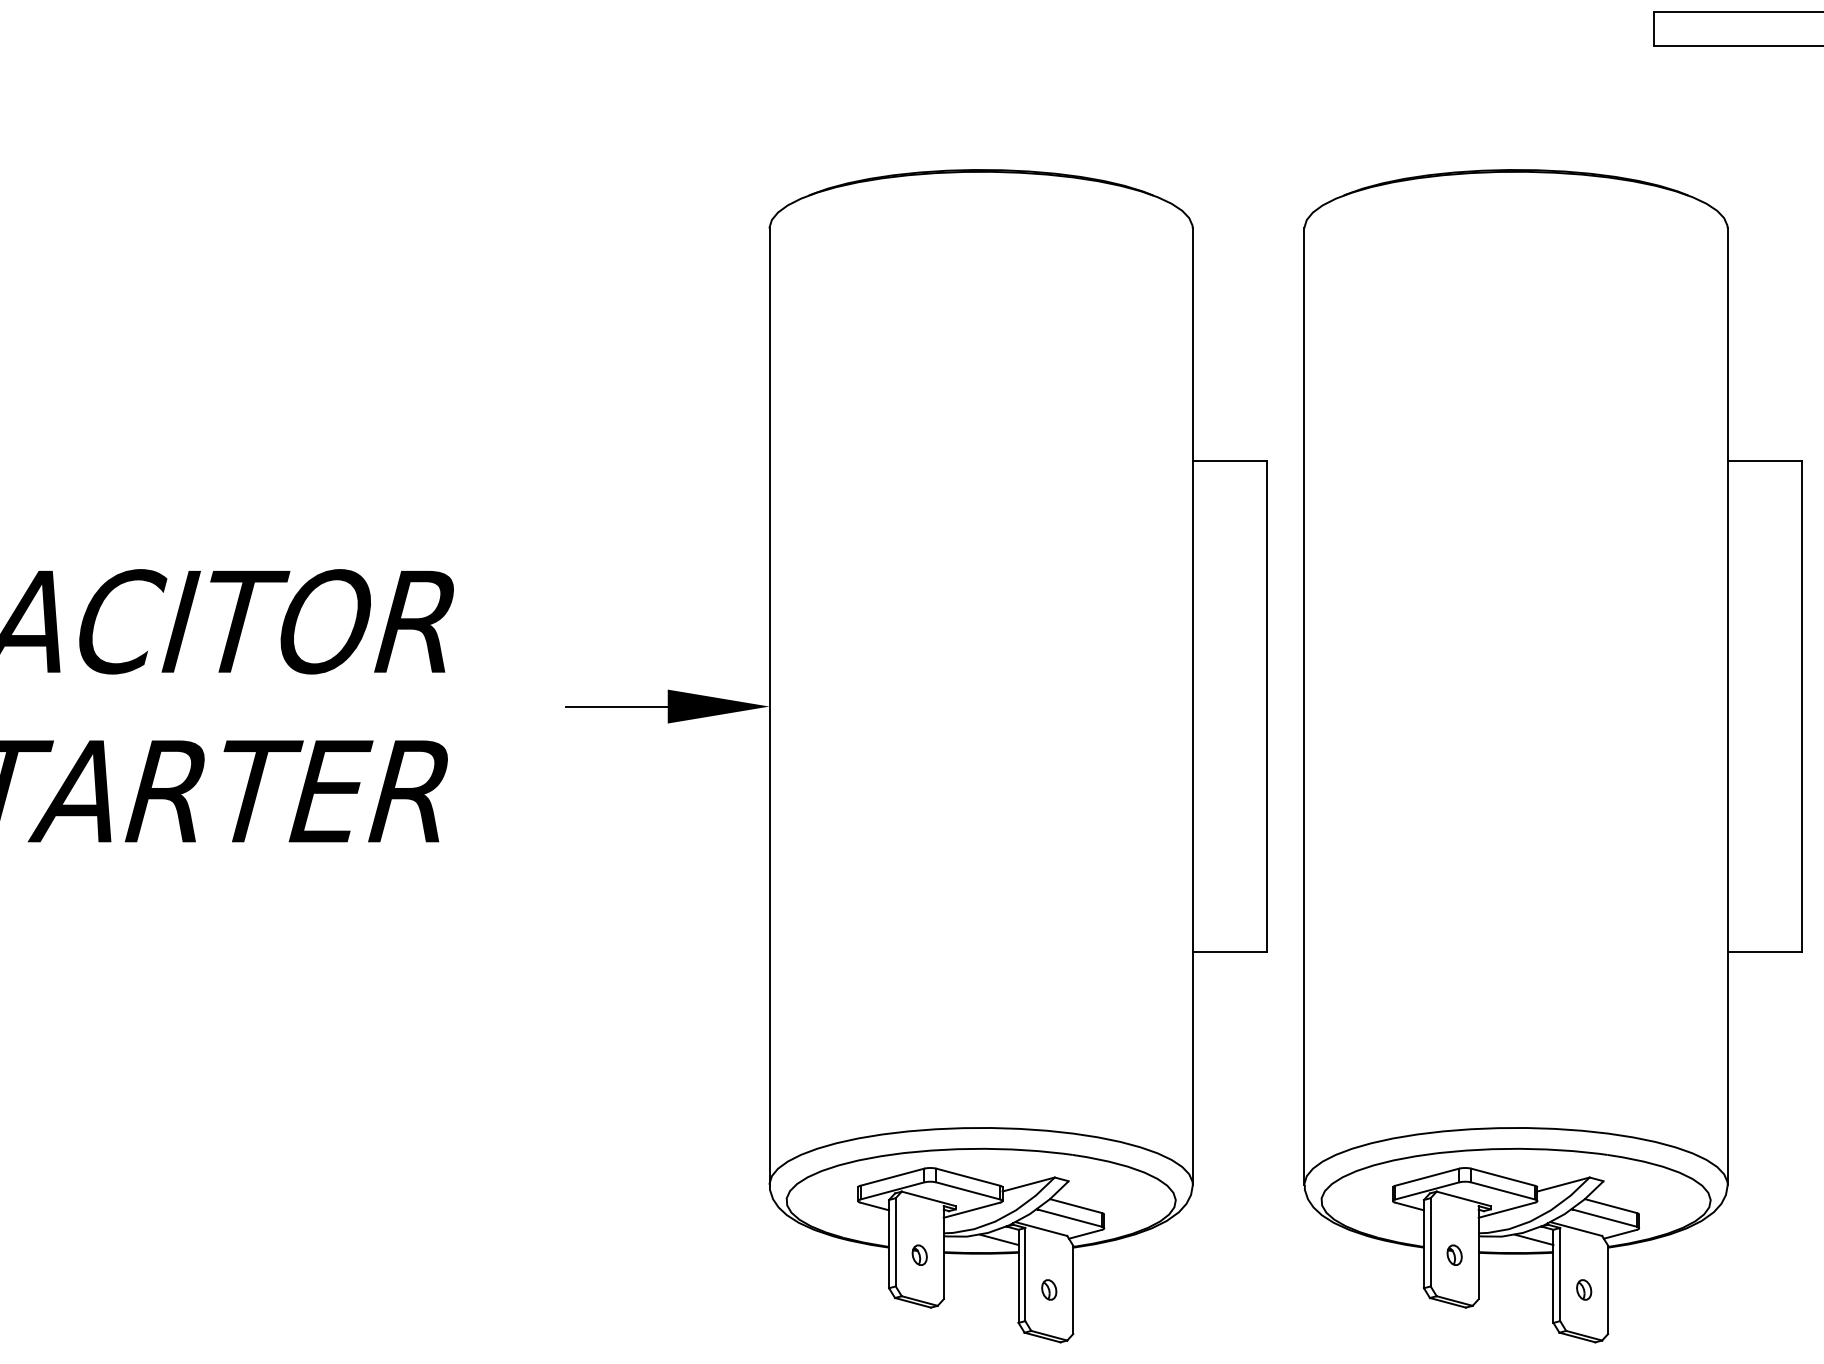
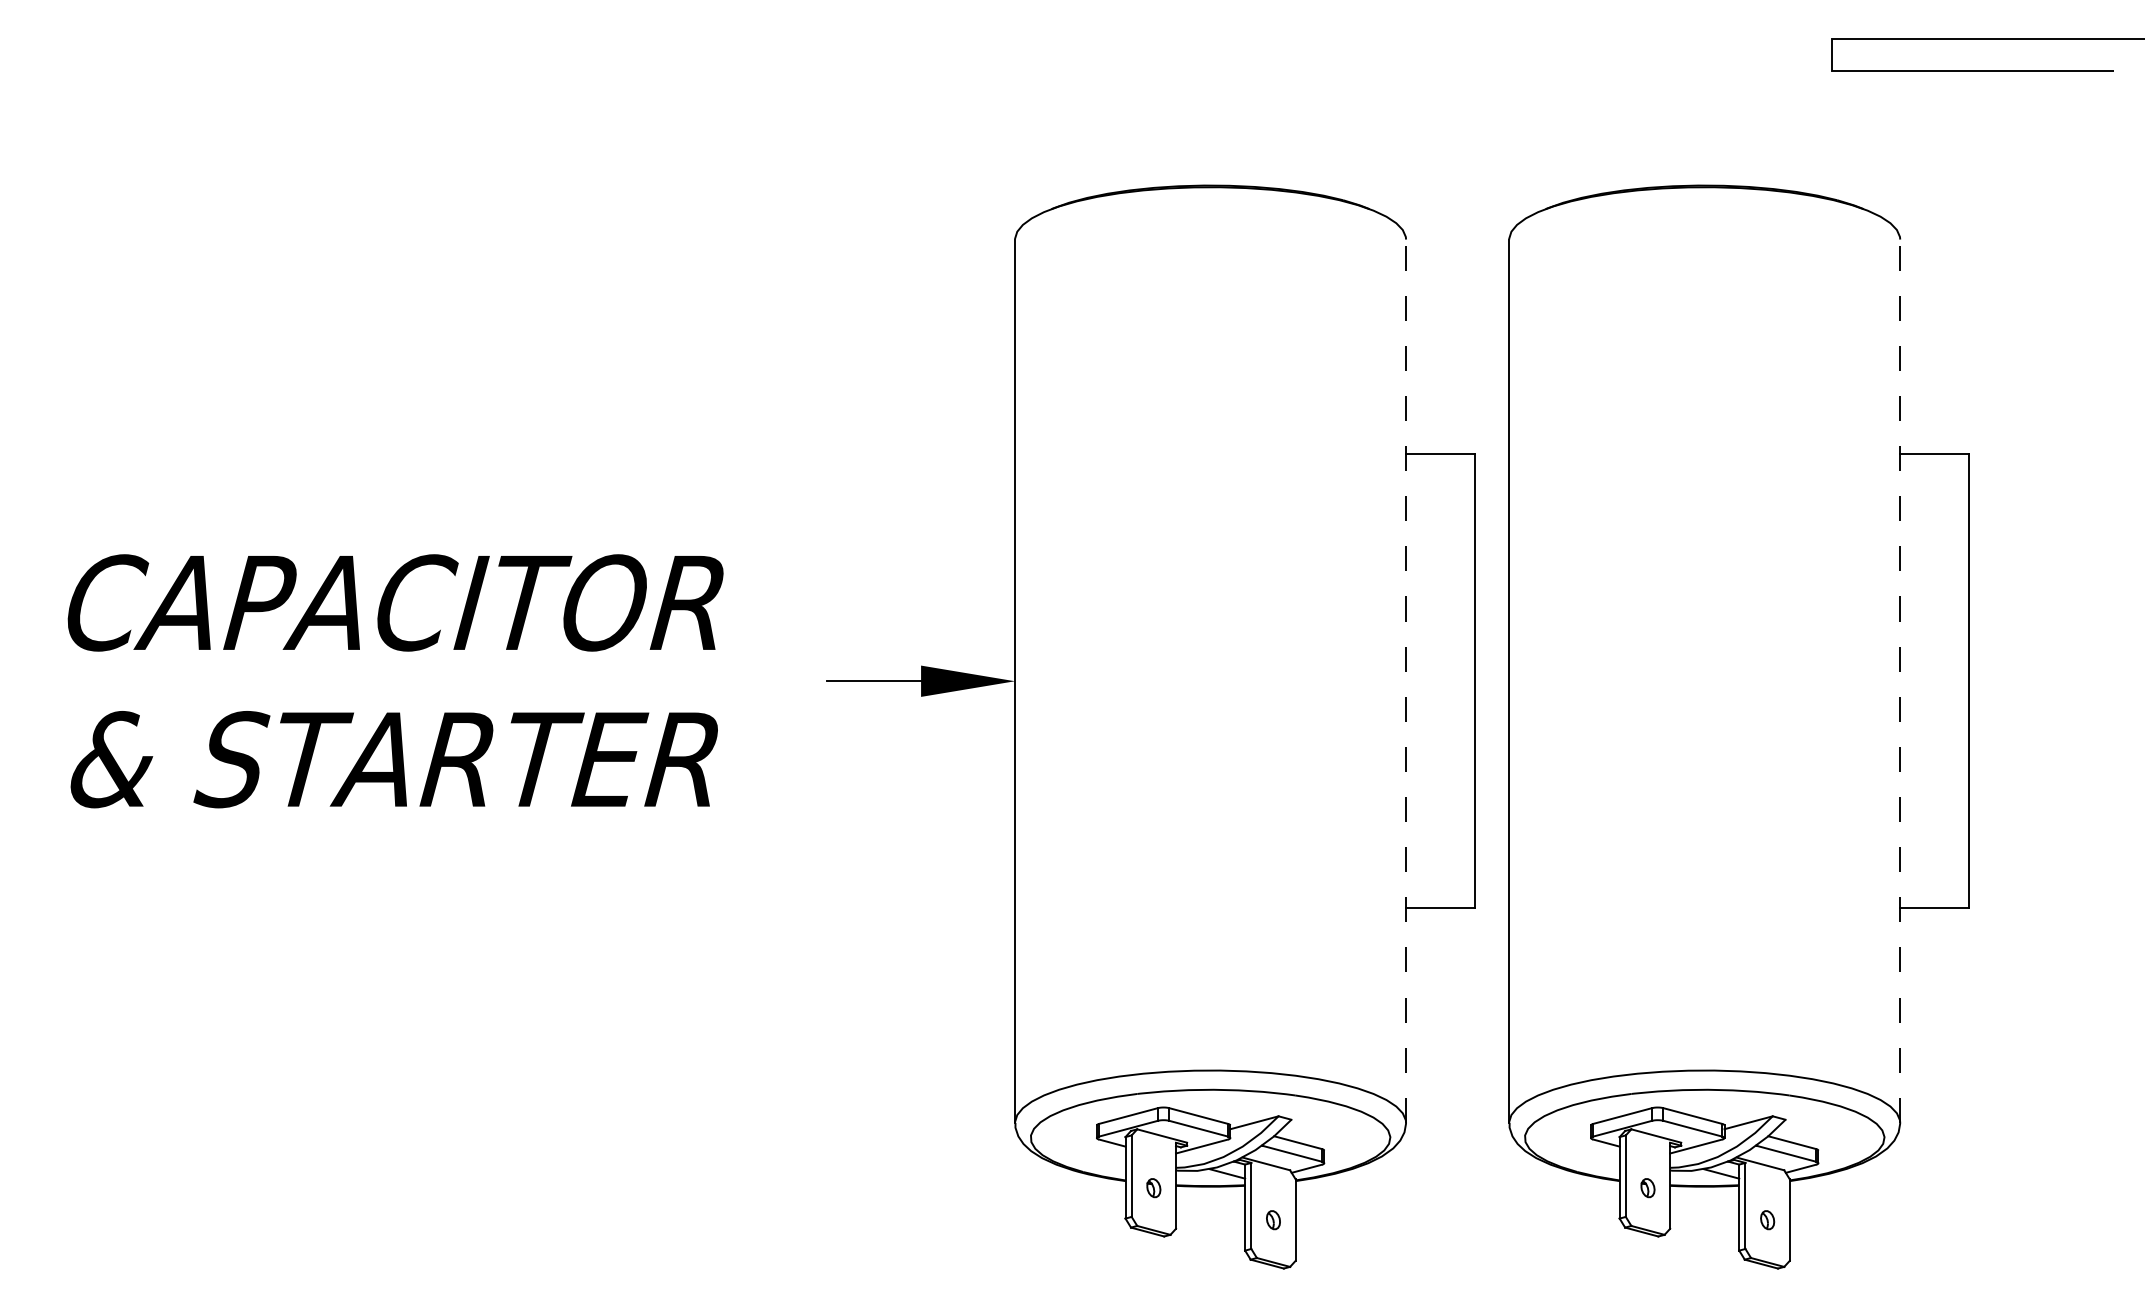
line: (1193, 706) -> (1406, 681), solid -> dashed
line: (1728, 706) -> (1900, 681), solid -> dashed

